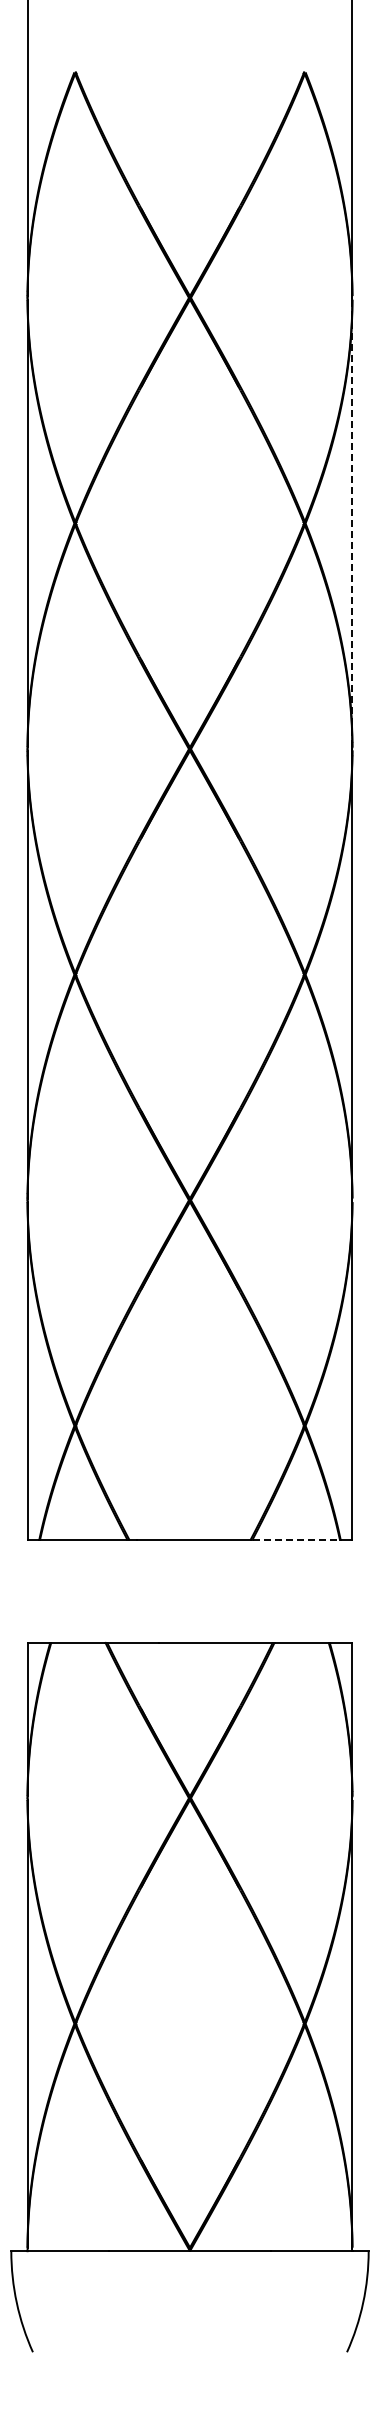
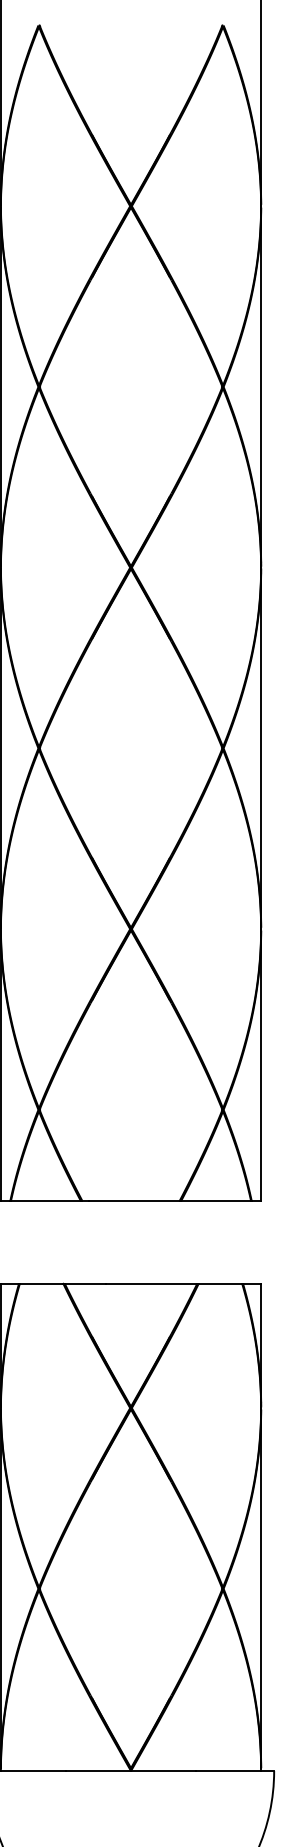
line: (352, 523) -> (261, 386), dashed -> solid
line: (296, 1539) -> (216, 1200), dashed -> solid

